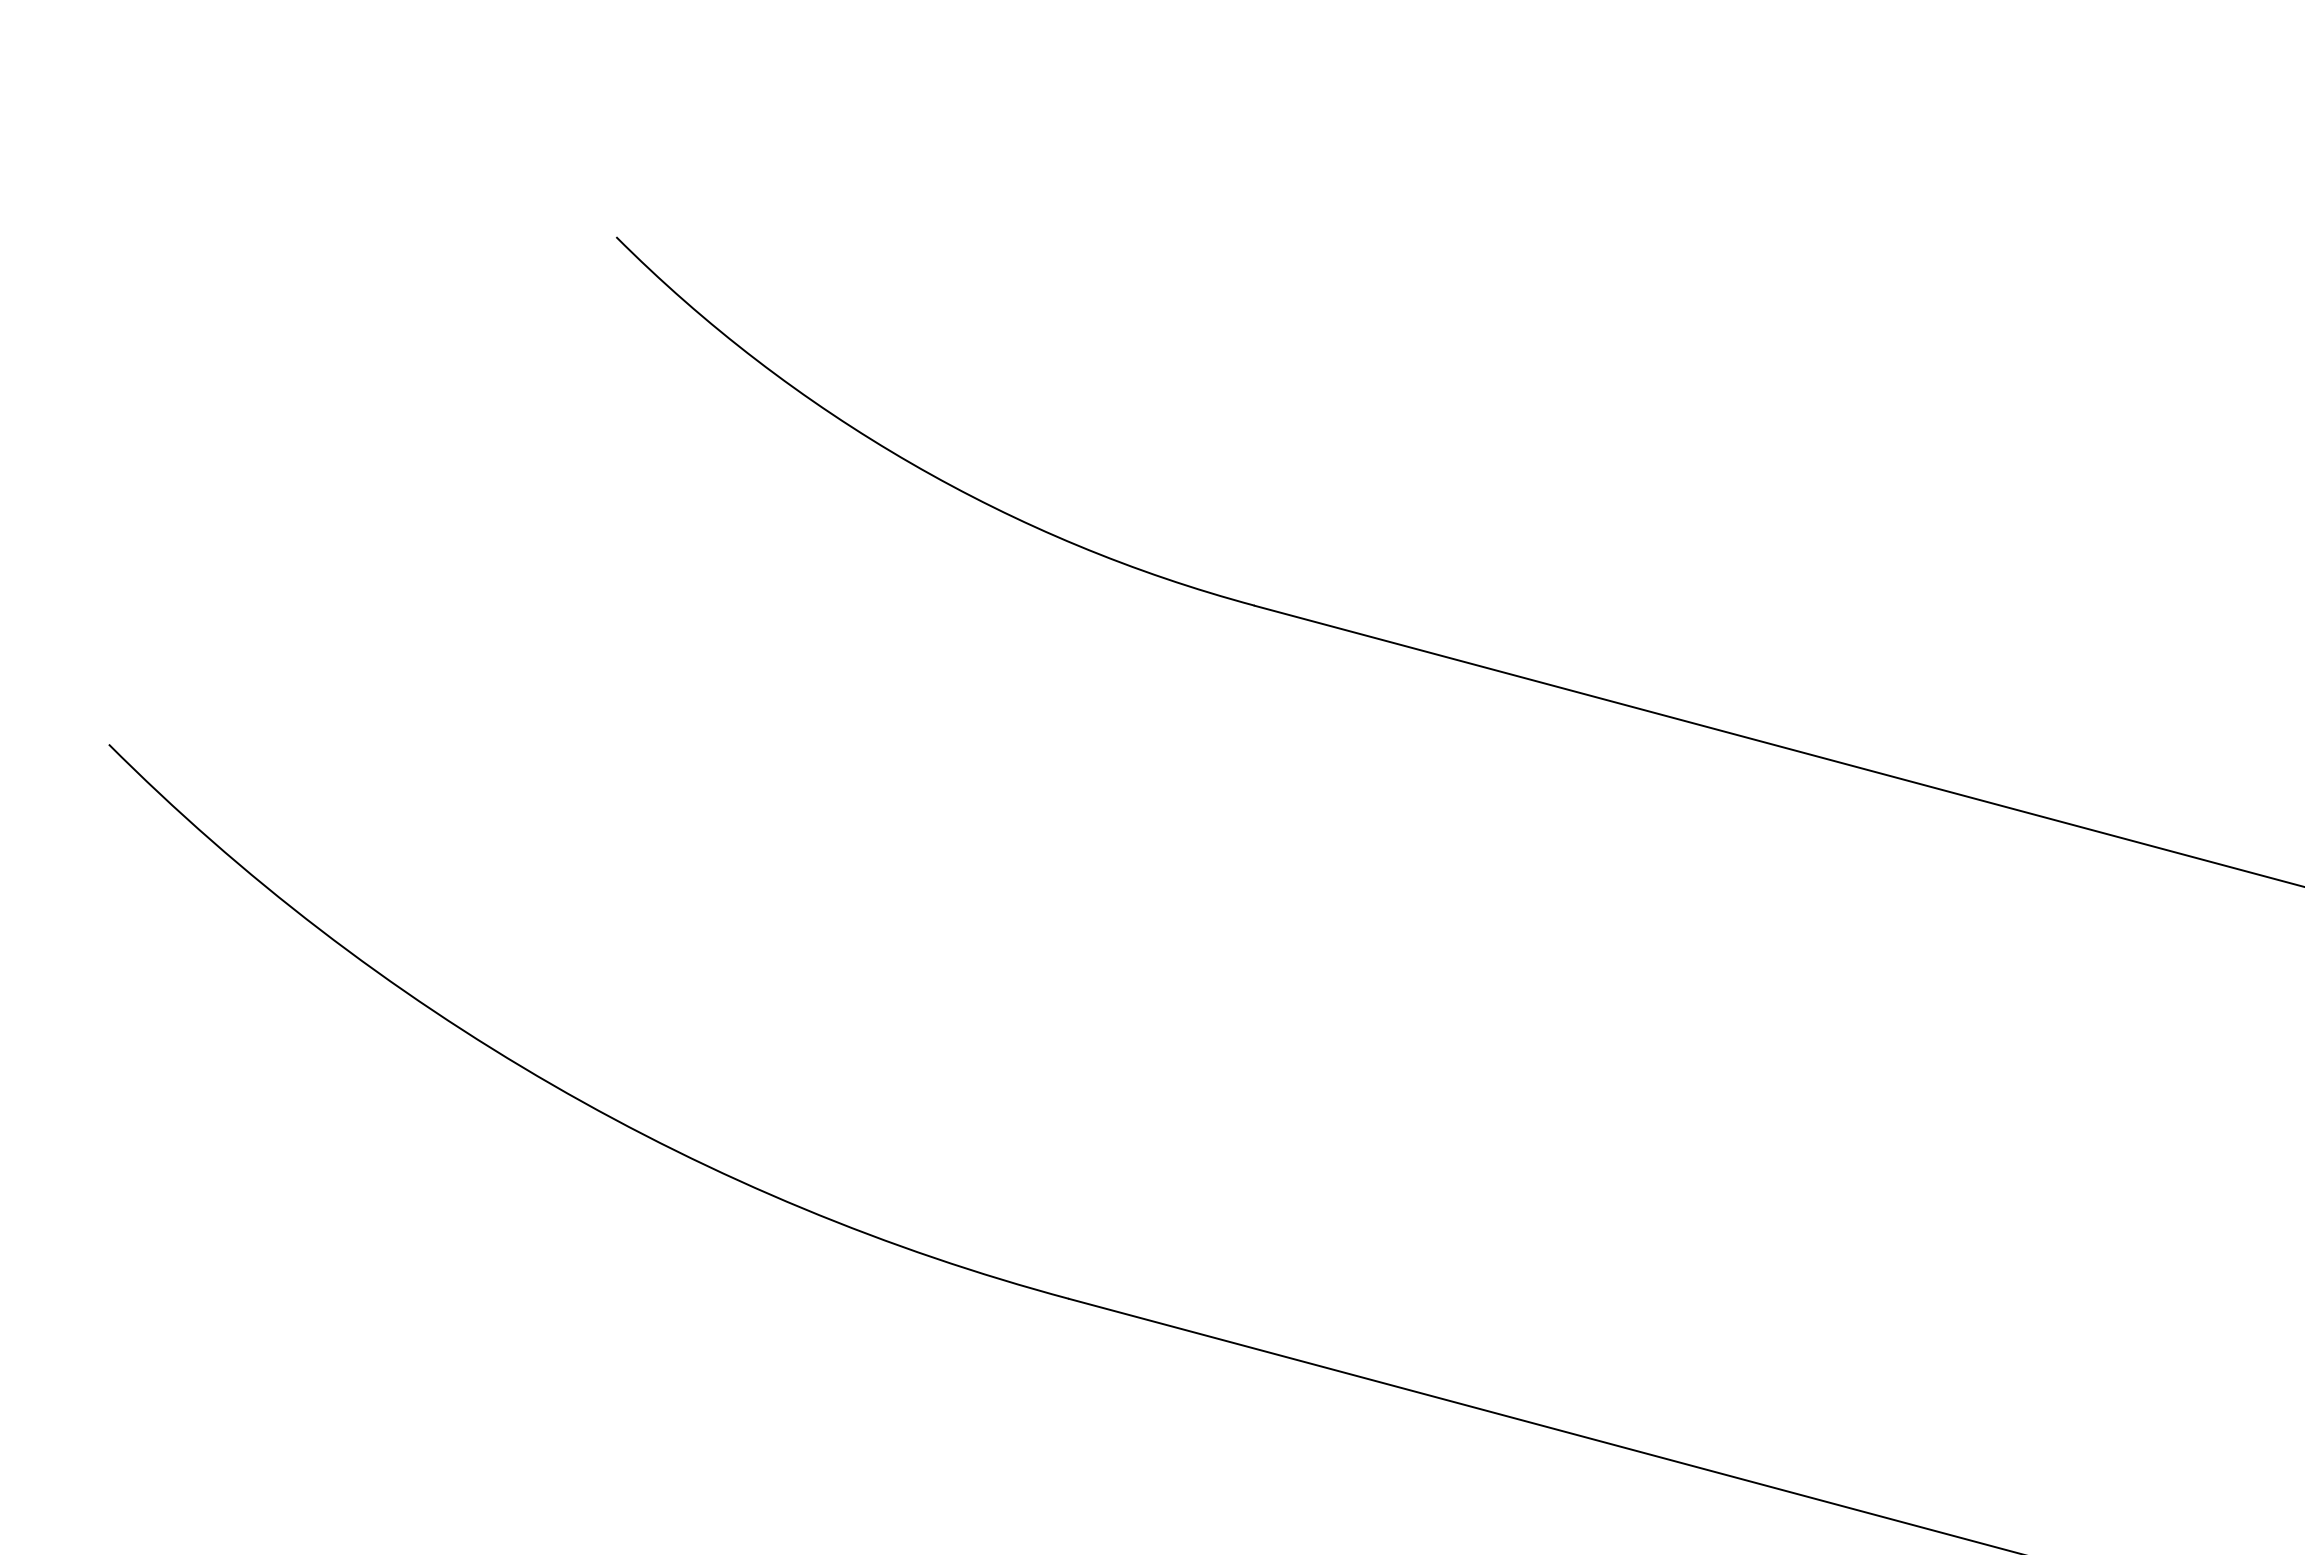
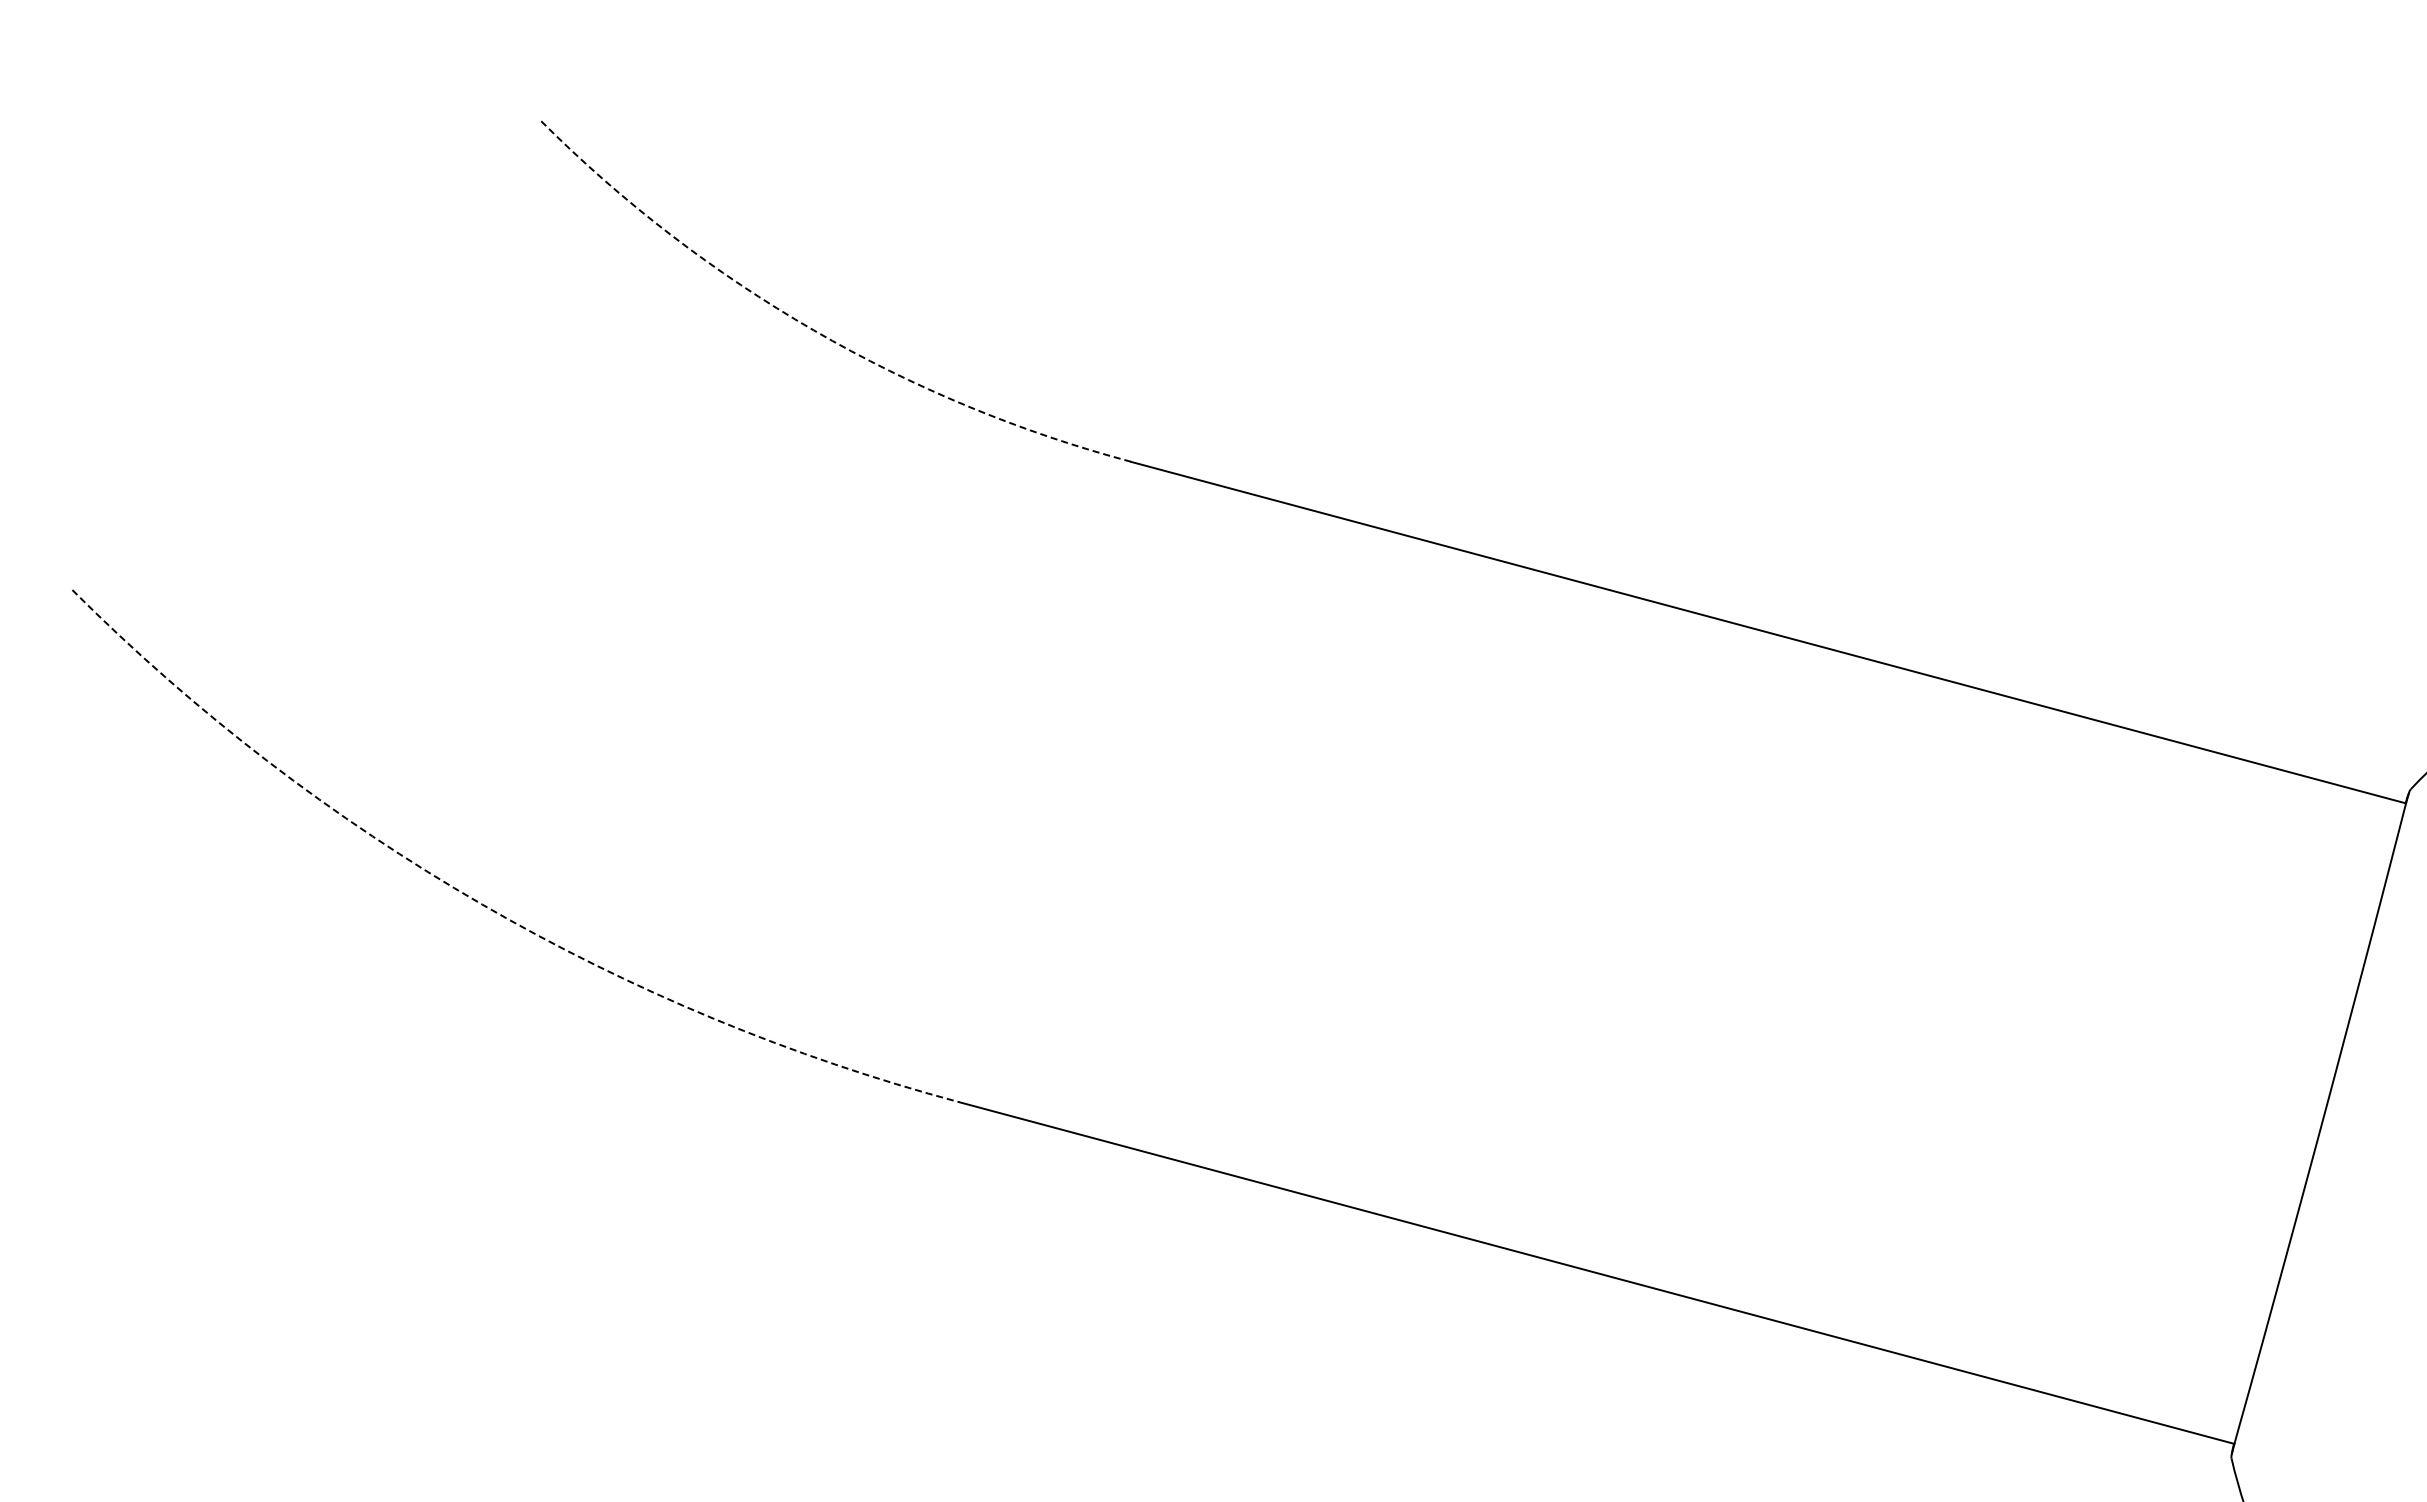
arc: (911, 463) -> (813, 330), solid -> dashed
arc: (552, 1084) -> (482, 904), solid -> dashed

